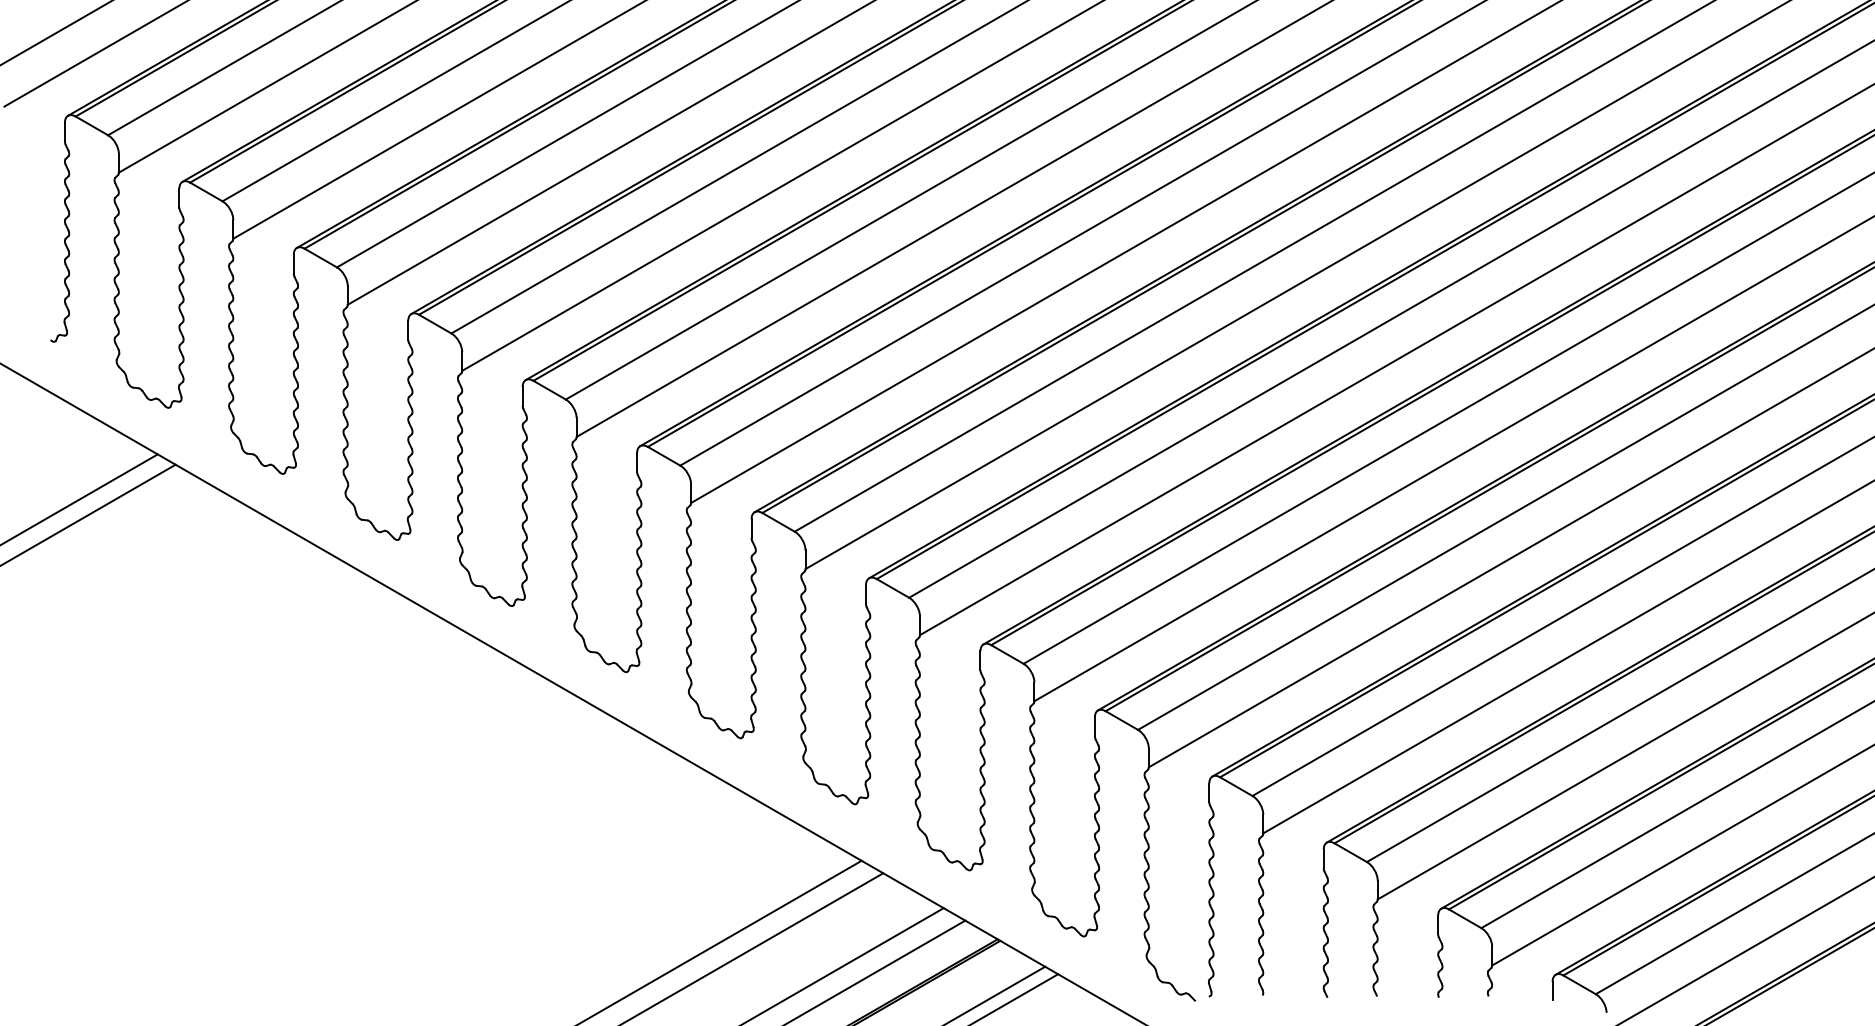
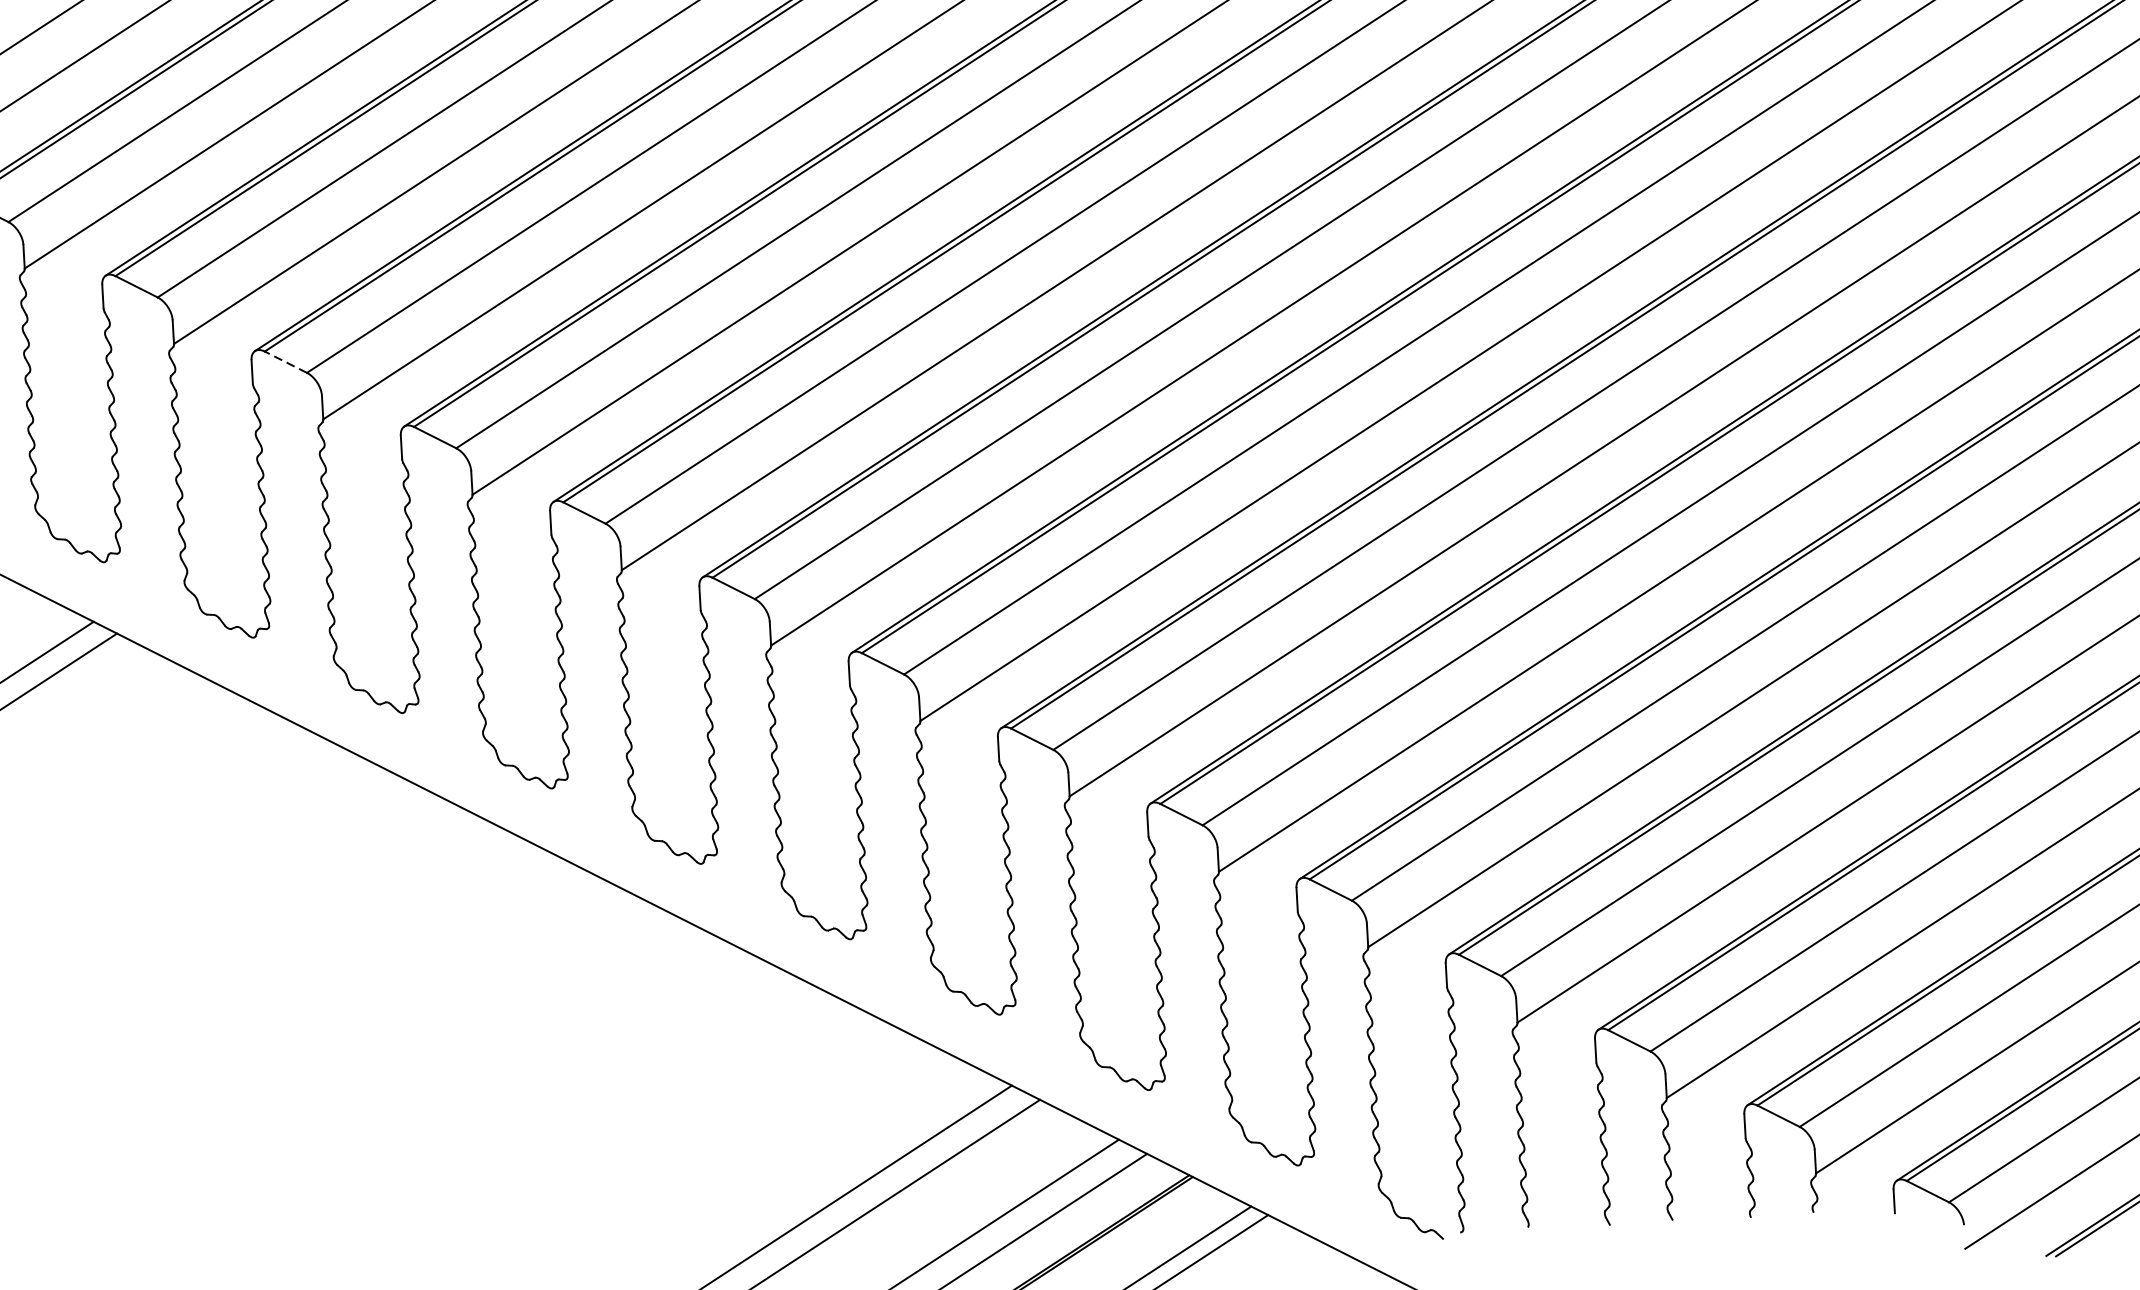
line: (320, 258) -> (285, 362), solid -> dashed

